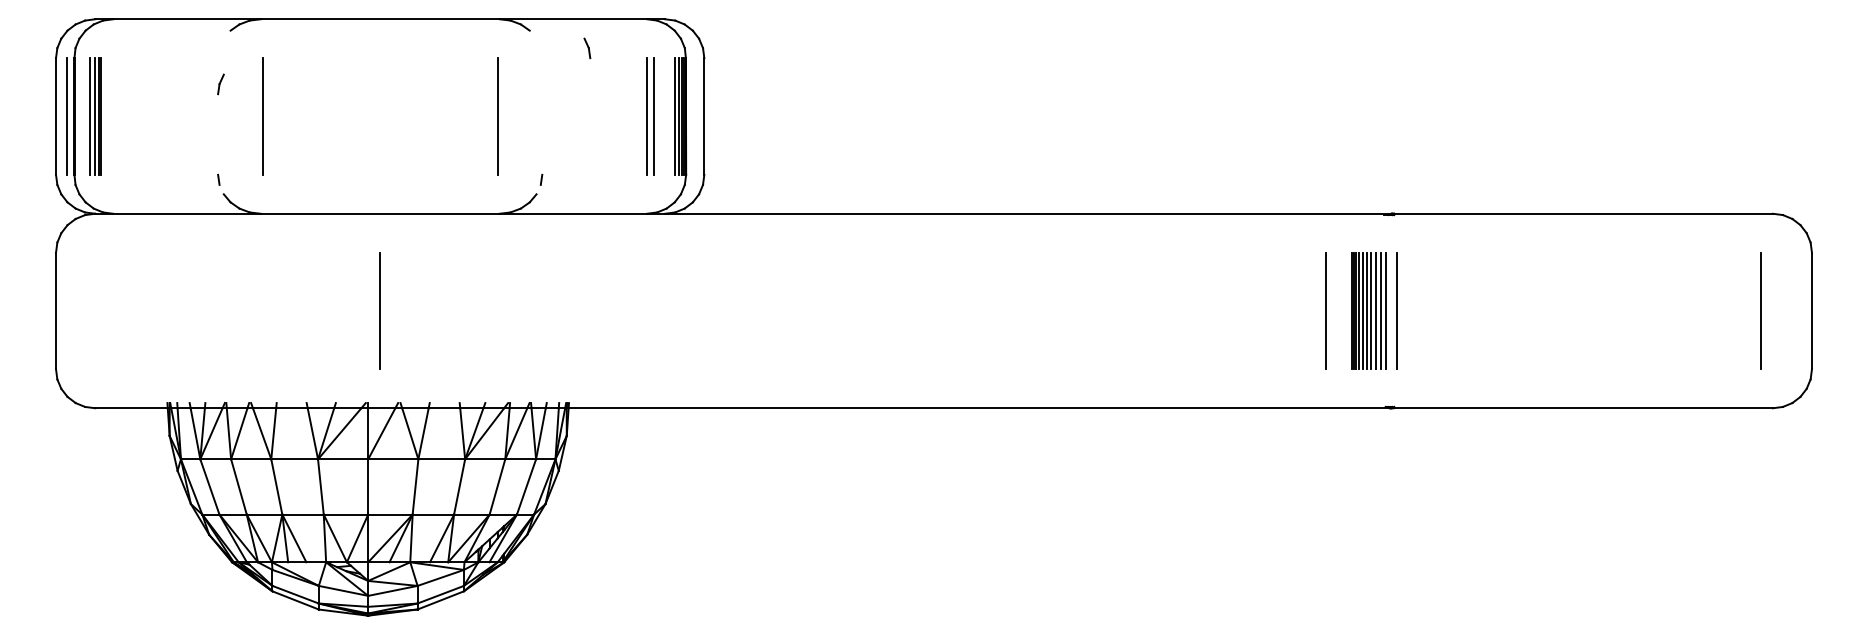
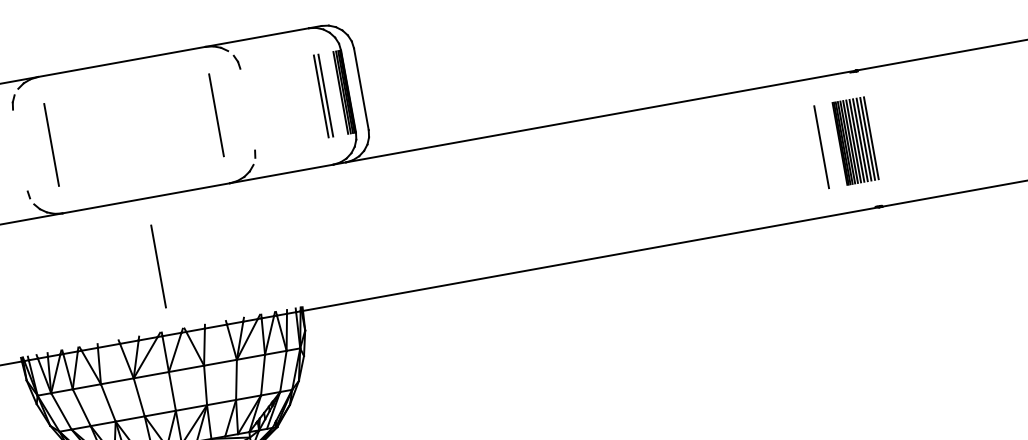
part: (587, 48) -> (237, 62), moved
part: (220, 84) -> (13, 102), moved
line: (1391, 310) -> (867, 138), added

